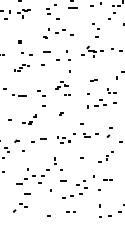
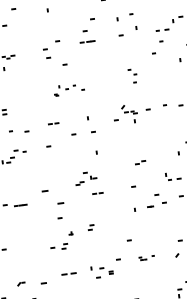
part: (95, 30) -> (132, 76), size x0.6
part: (58, 33) -> (69, 89), size x0.6
part: (41, 93) -> (52, 196), size x1.6
part: (29, 119) -> (61, 240), moved
part: (90, 135) -> (146, 258), size x0.6
part: (38, 140) -> (57, 277), size x1.4

